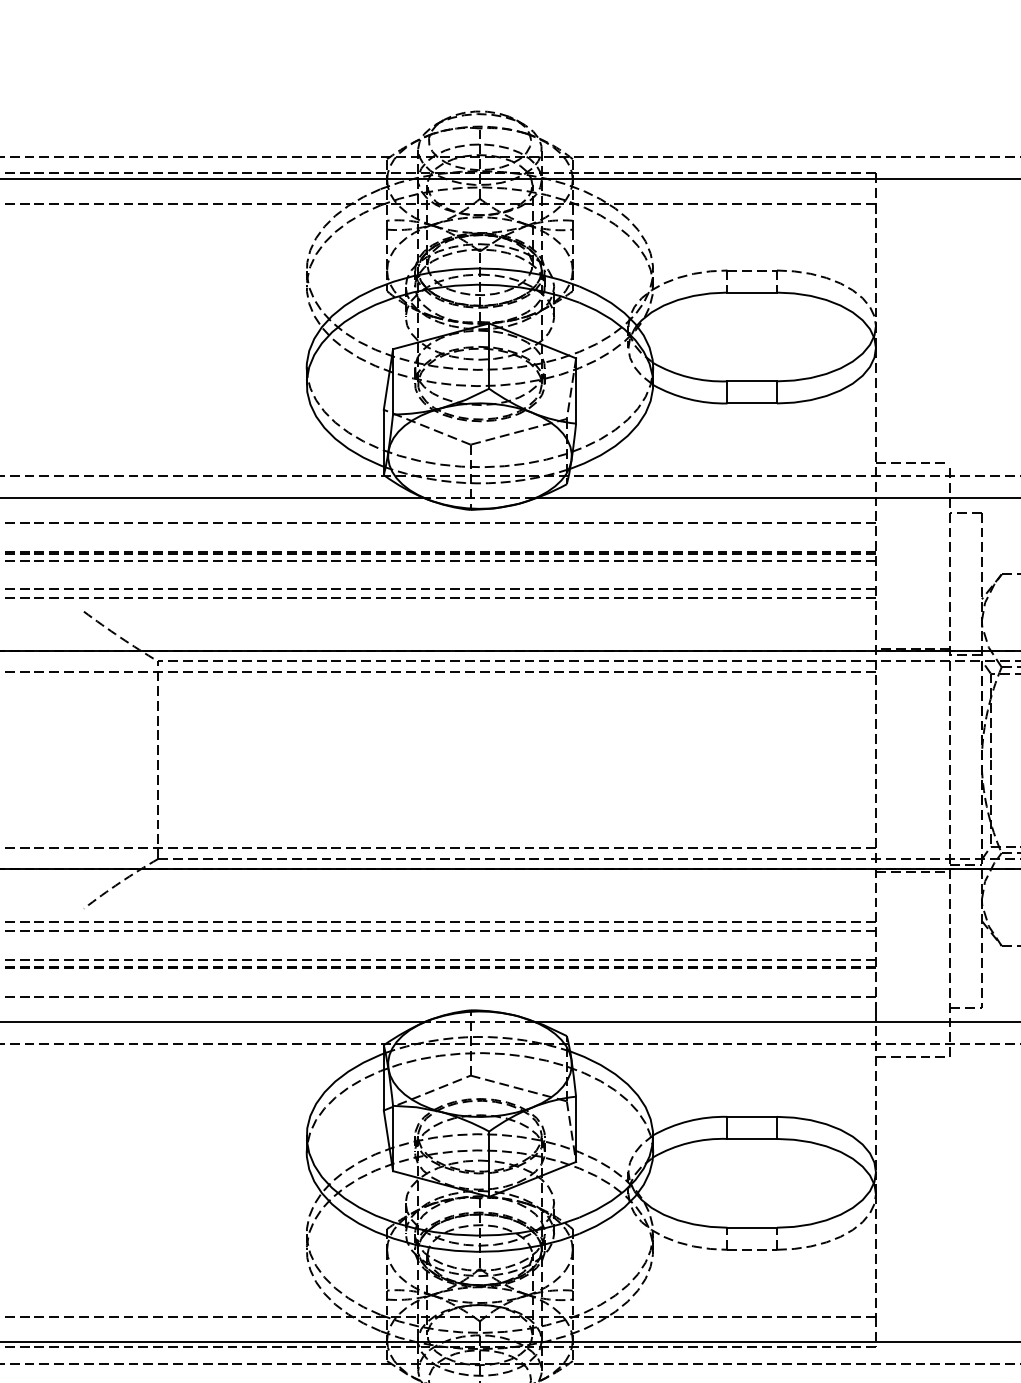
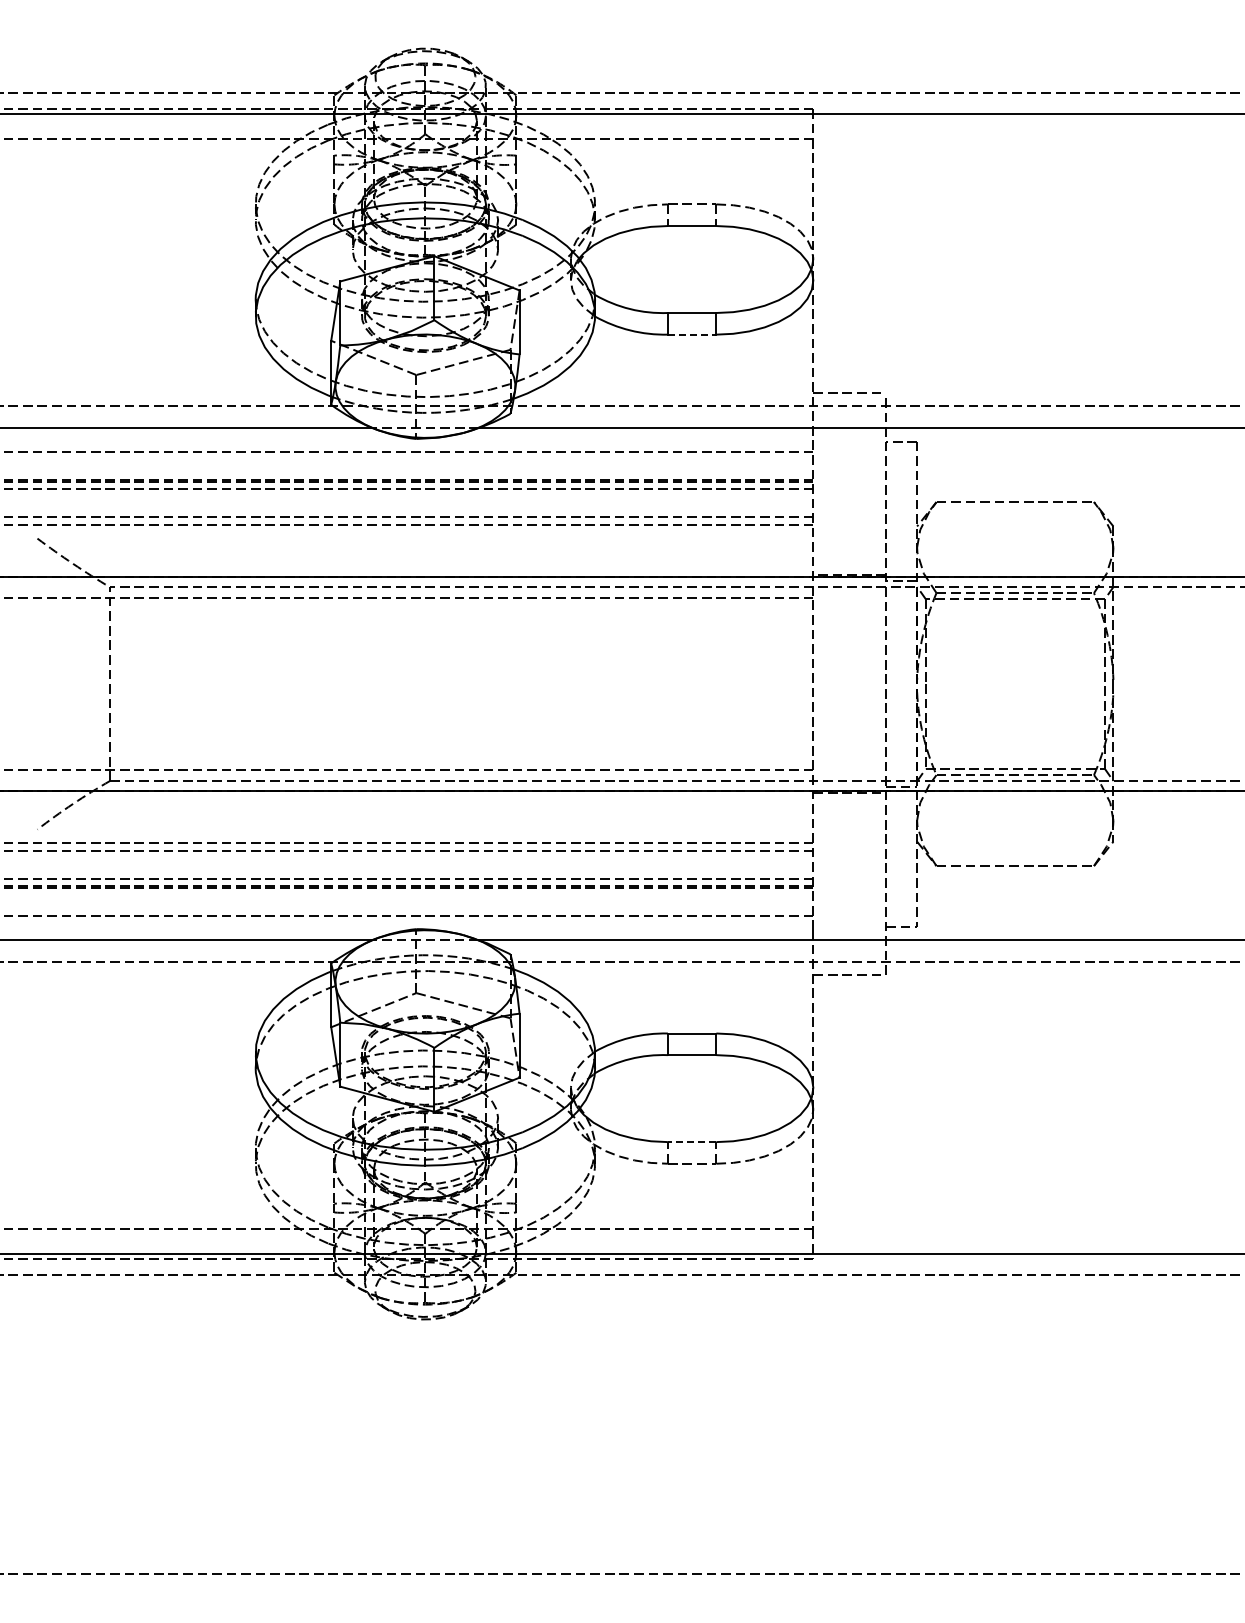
line: (752, 403) -> (692, 334), solid -> dashed
line: (751, 1228) -> (691, 1142), solid -> dashed

